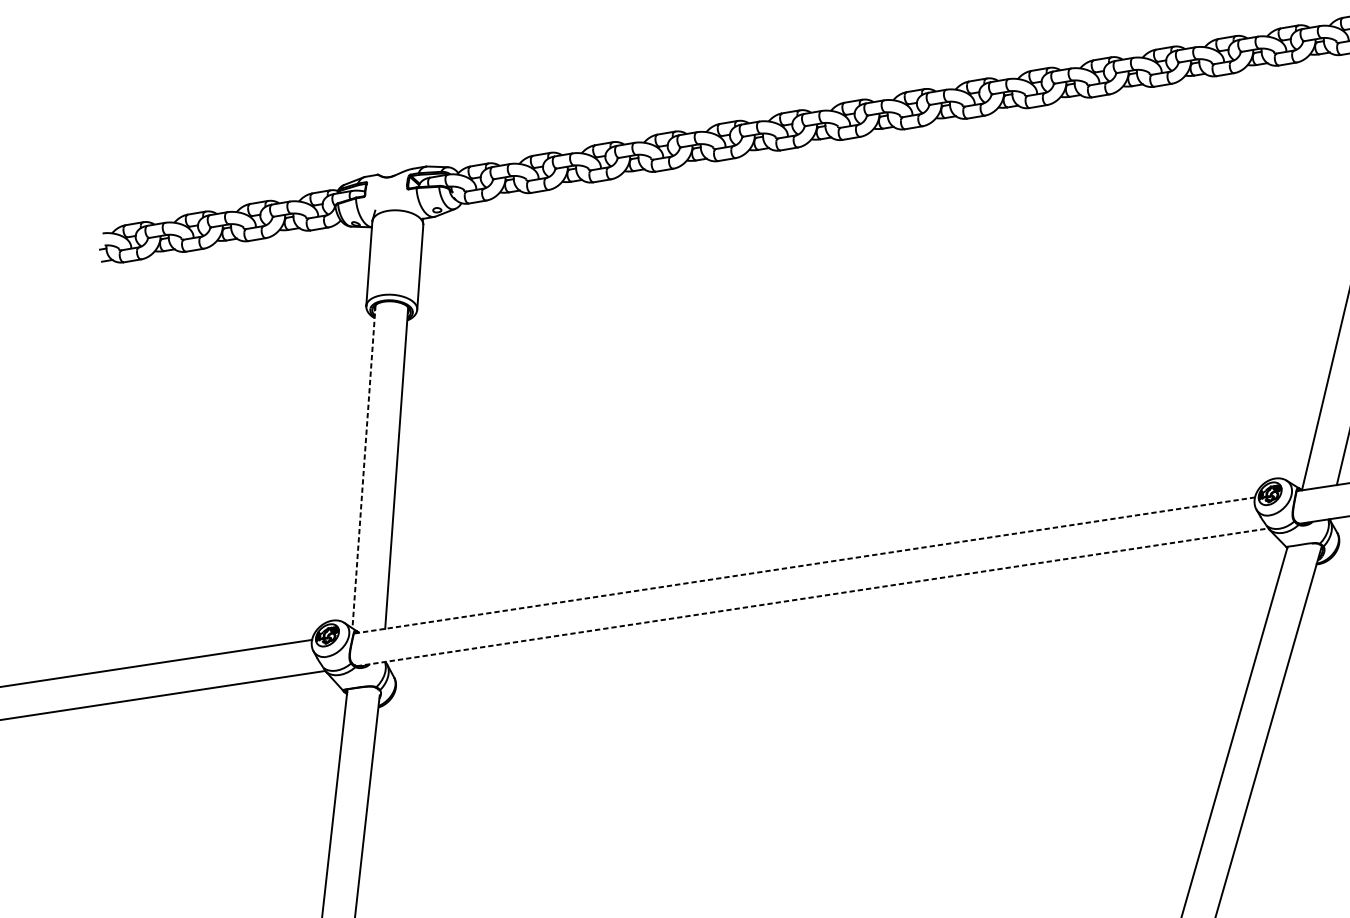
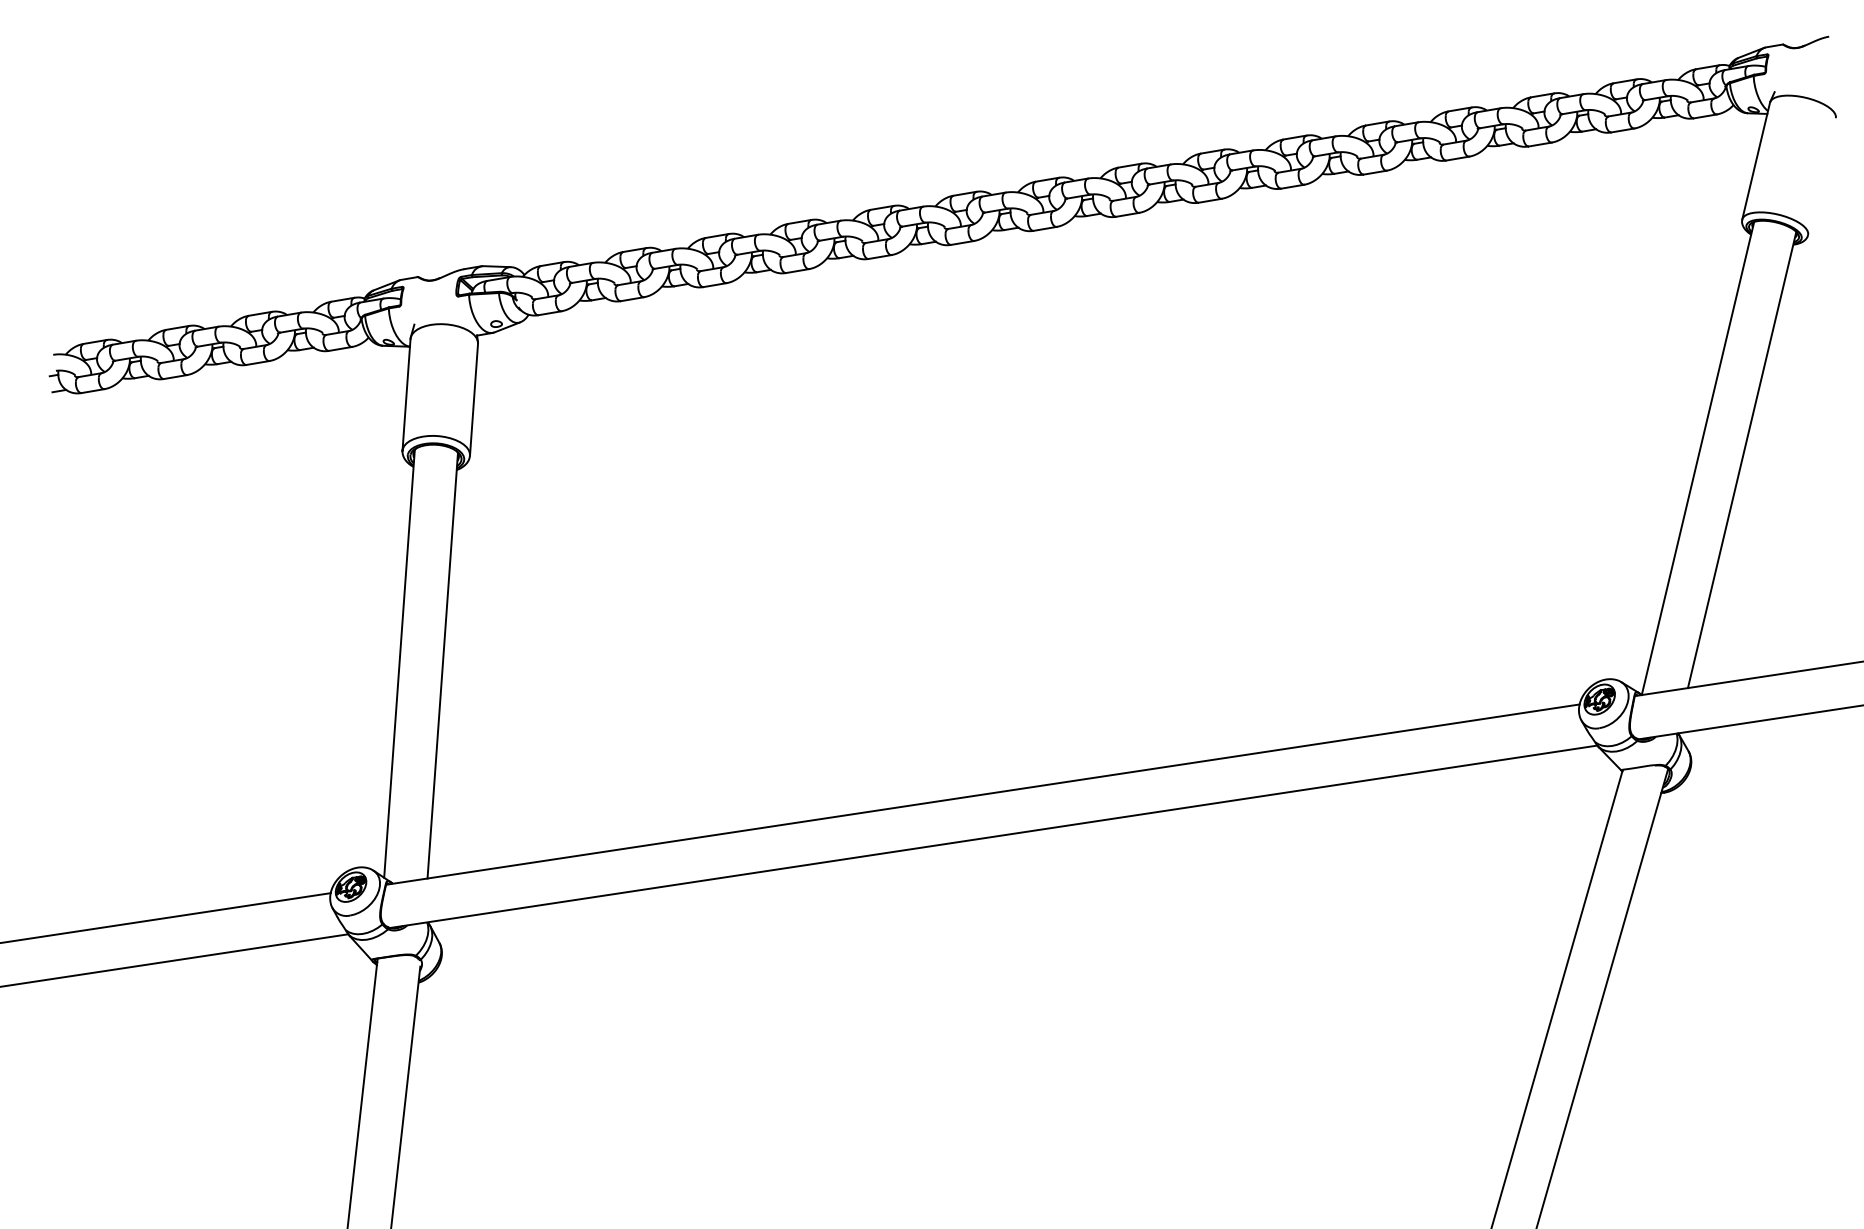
line: (364, 467) -> (399, 664), dashed -> solid
line: (804, 565) -> (982, 794), dashed -> solid
line: (812, 597) -> (993, 836), dashed -> solid

